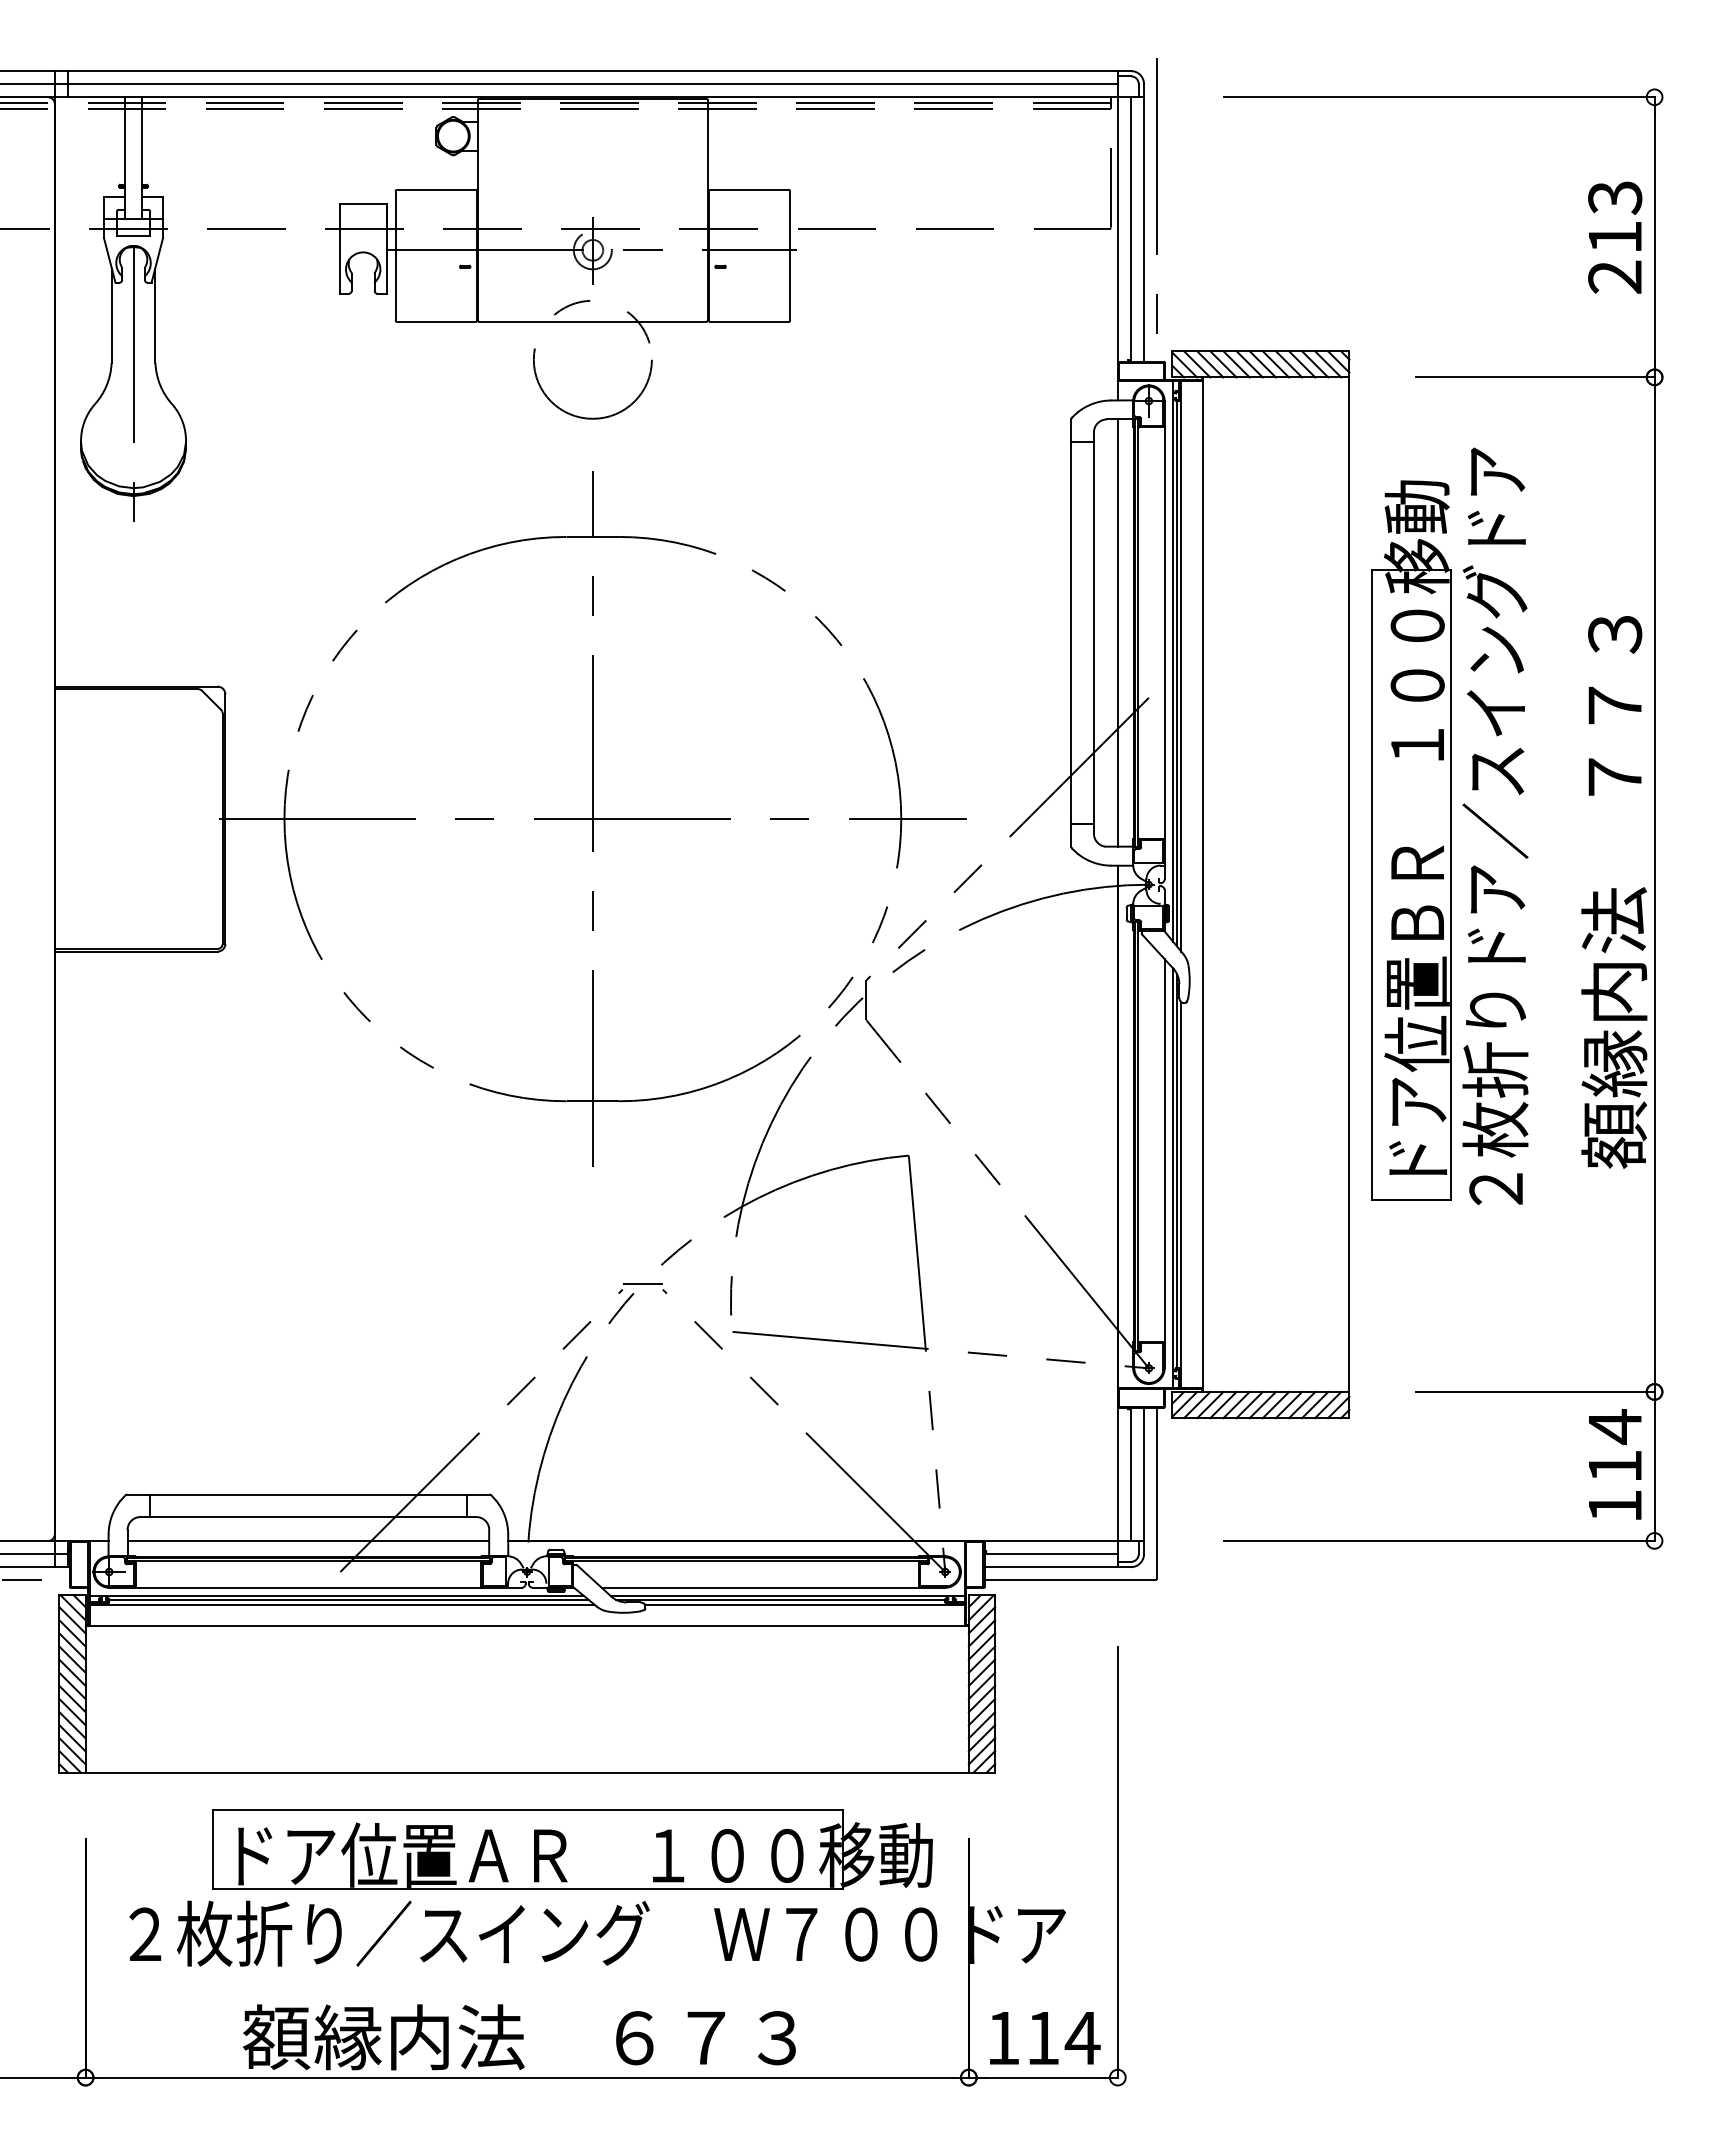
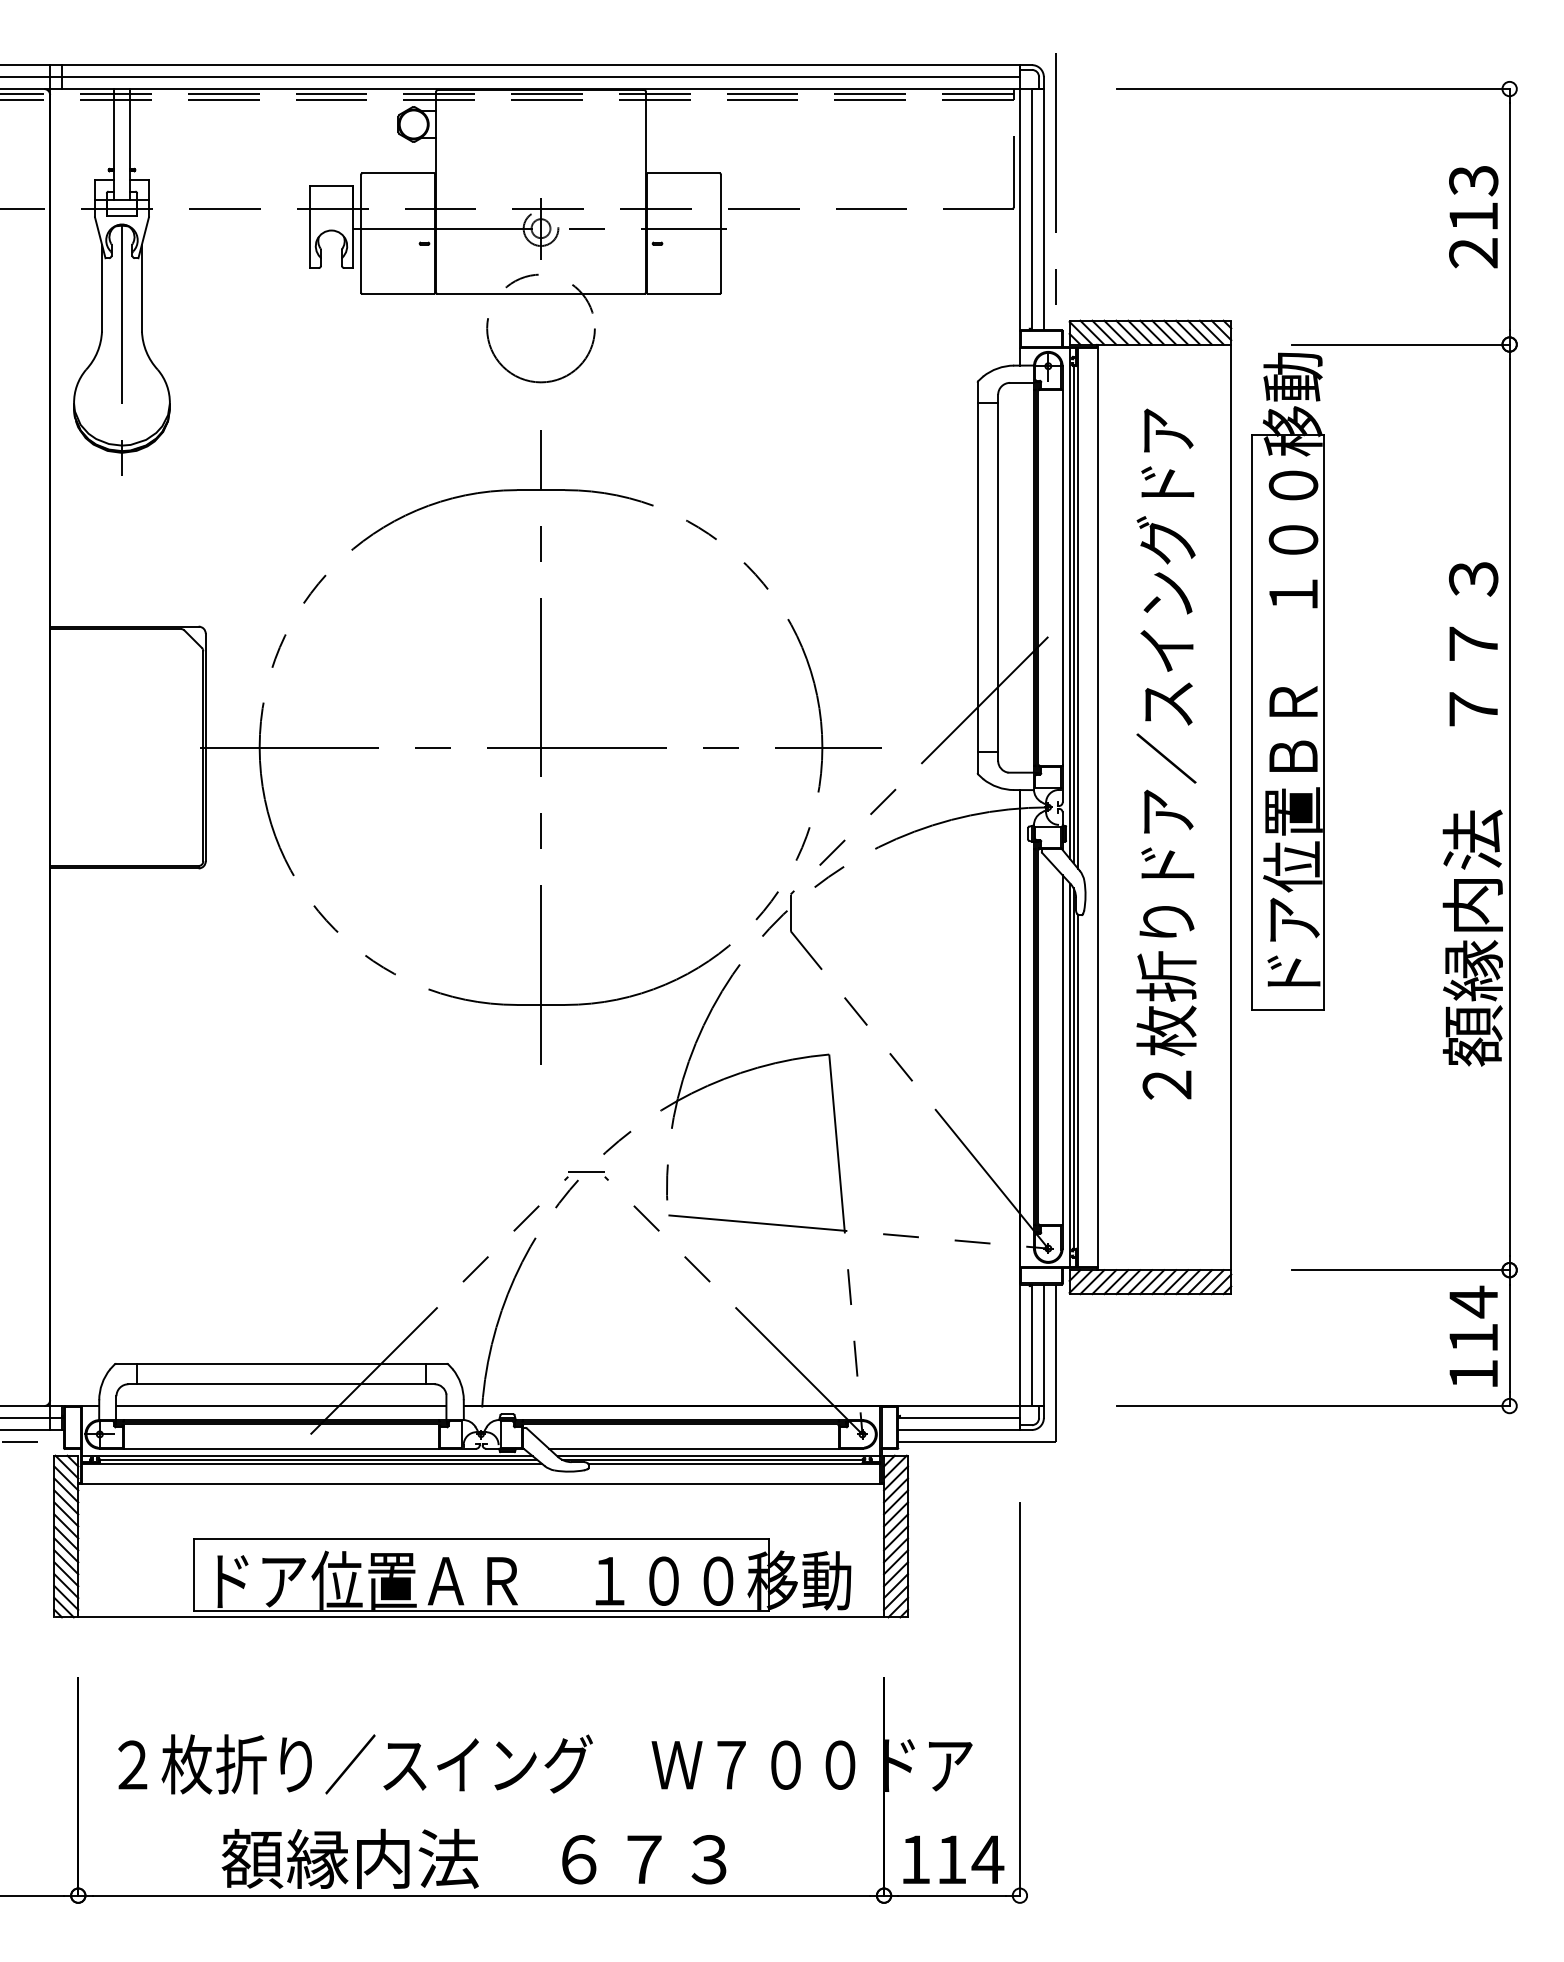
line: (1117, 632) -> (1019, 577), removed
text: (1495, 826) -> (1166, 754), moved
part: (1411, 840) -> (1287, 681), moved
part: (572, 1849) -> (522, 1575), moved

